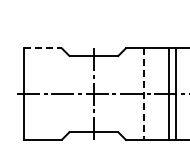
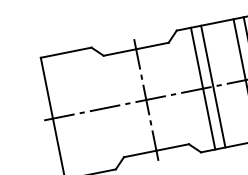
line: (43, 48) -> (67, 52), dashed -> solid
line: (136, 93) -> (202, 87), added
line: (144, 94) -> (213, 87), dashed -> solid

